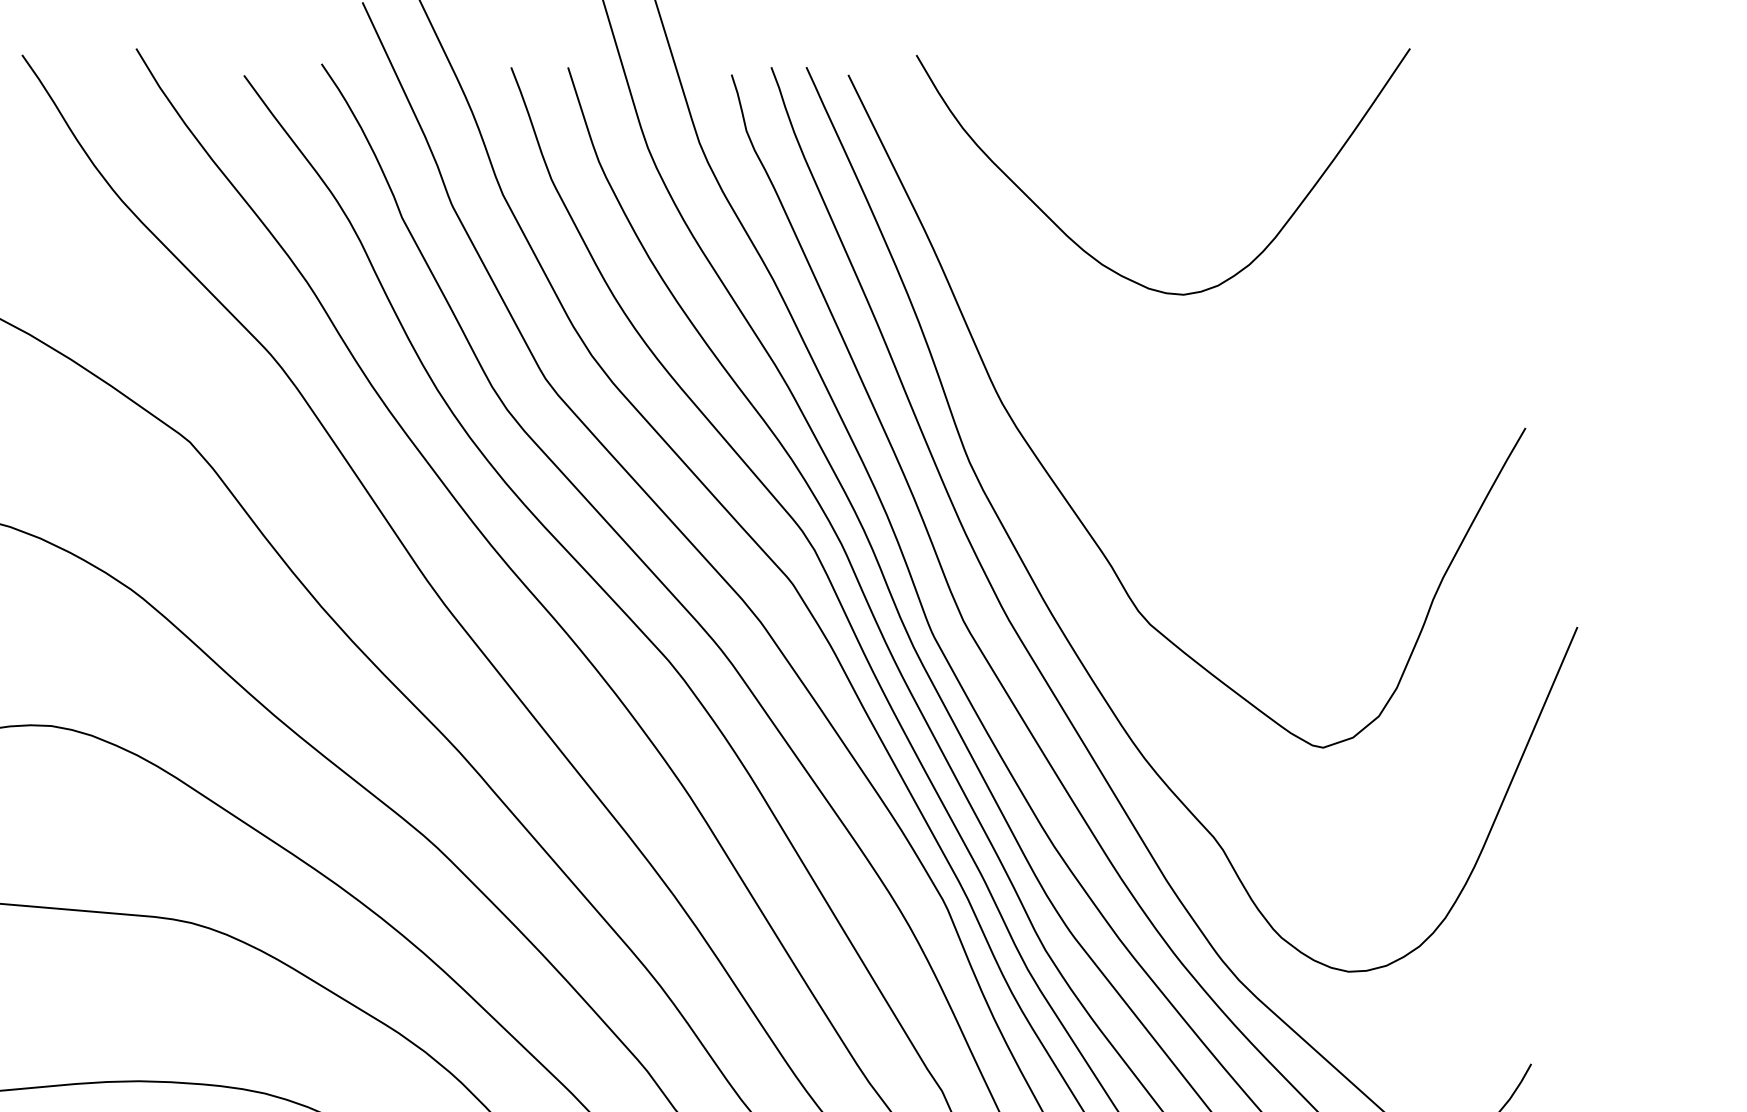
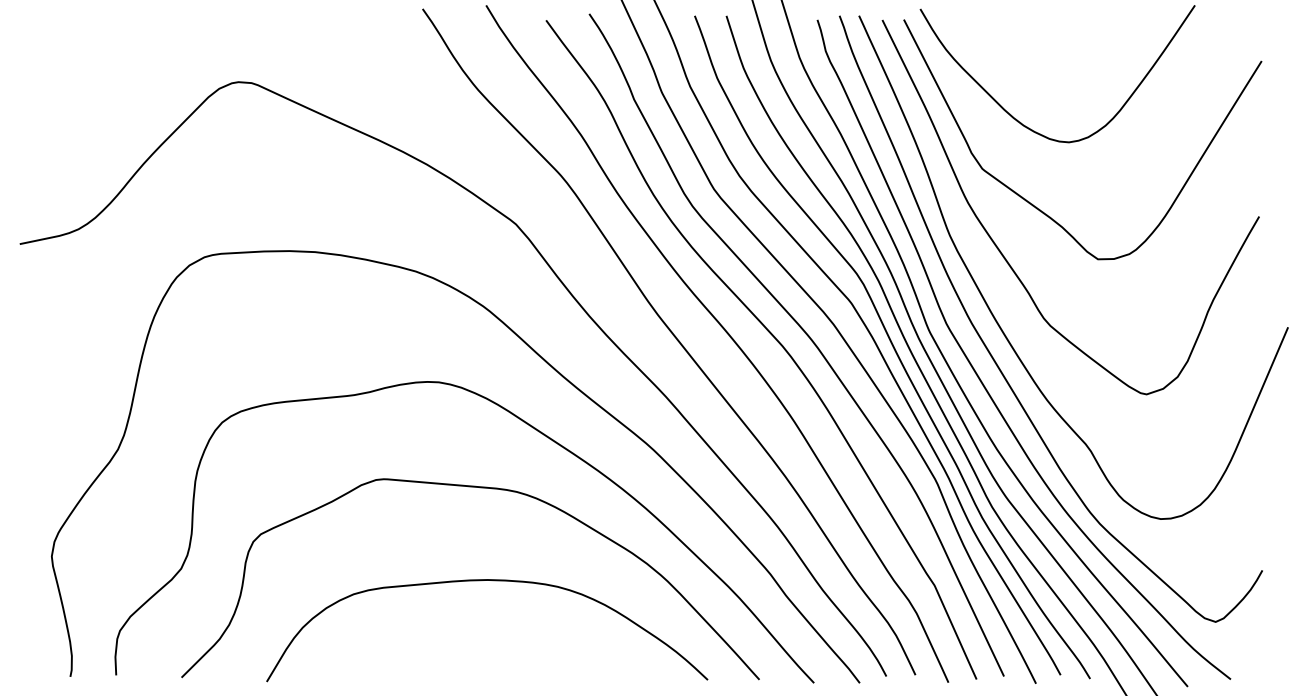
curve: (1118, 404) -> (1032, 203), added

